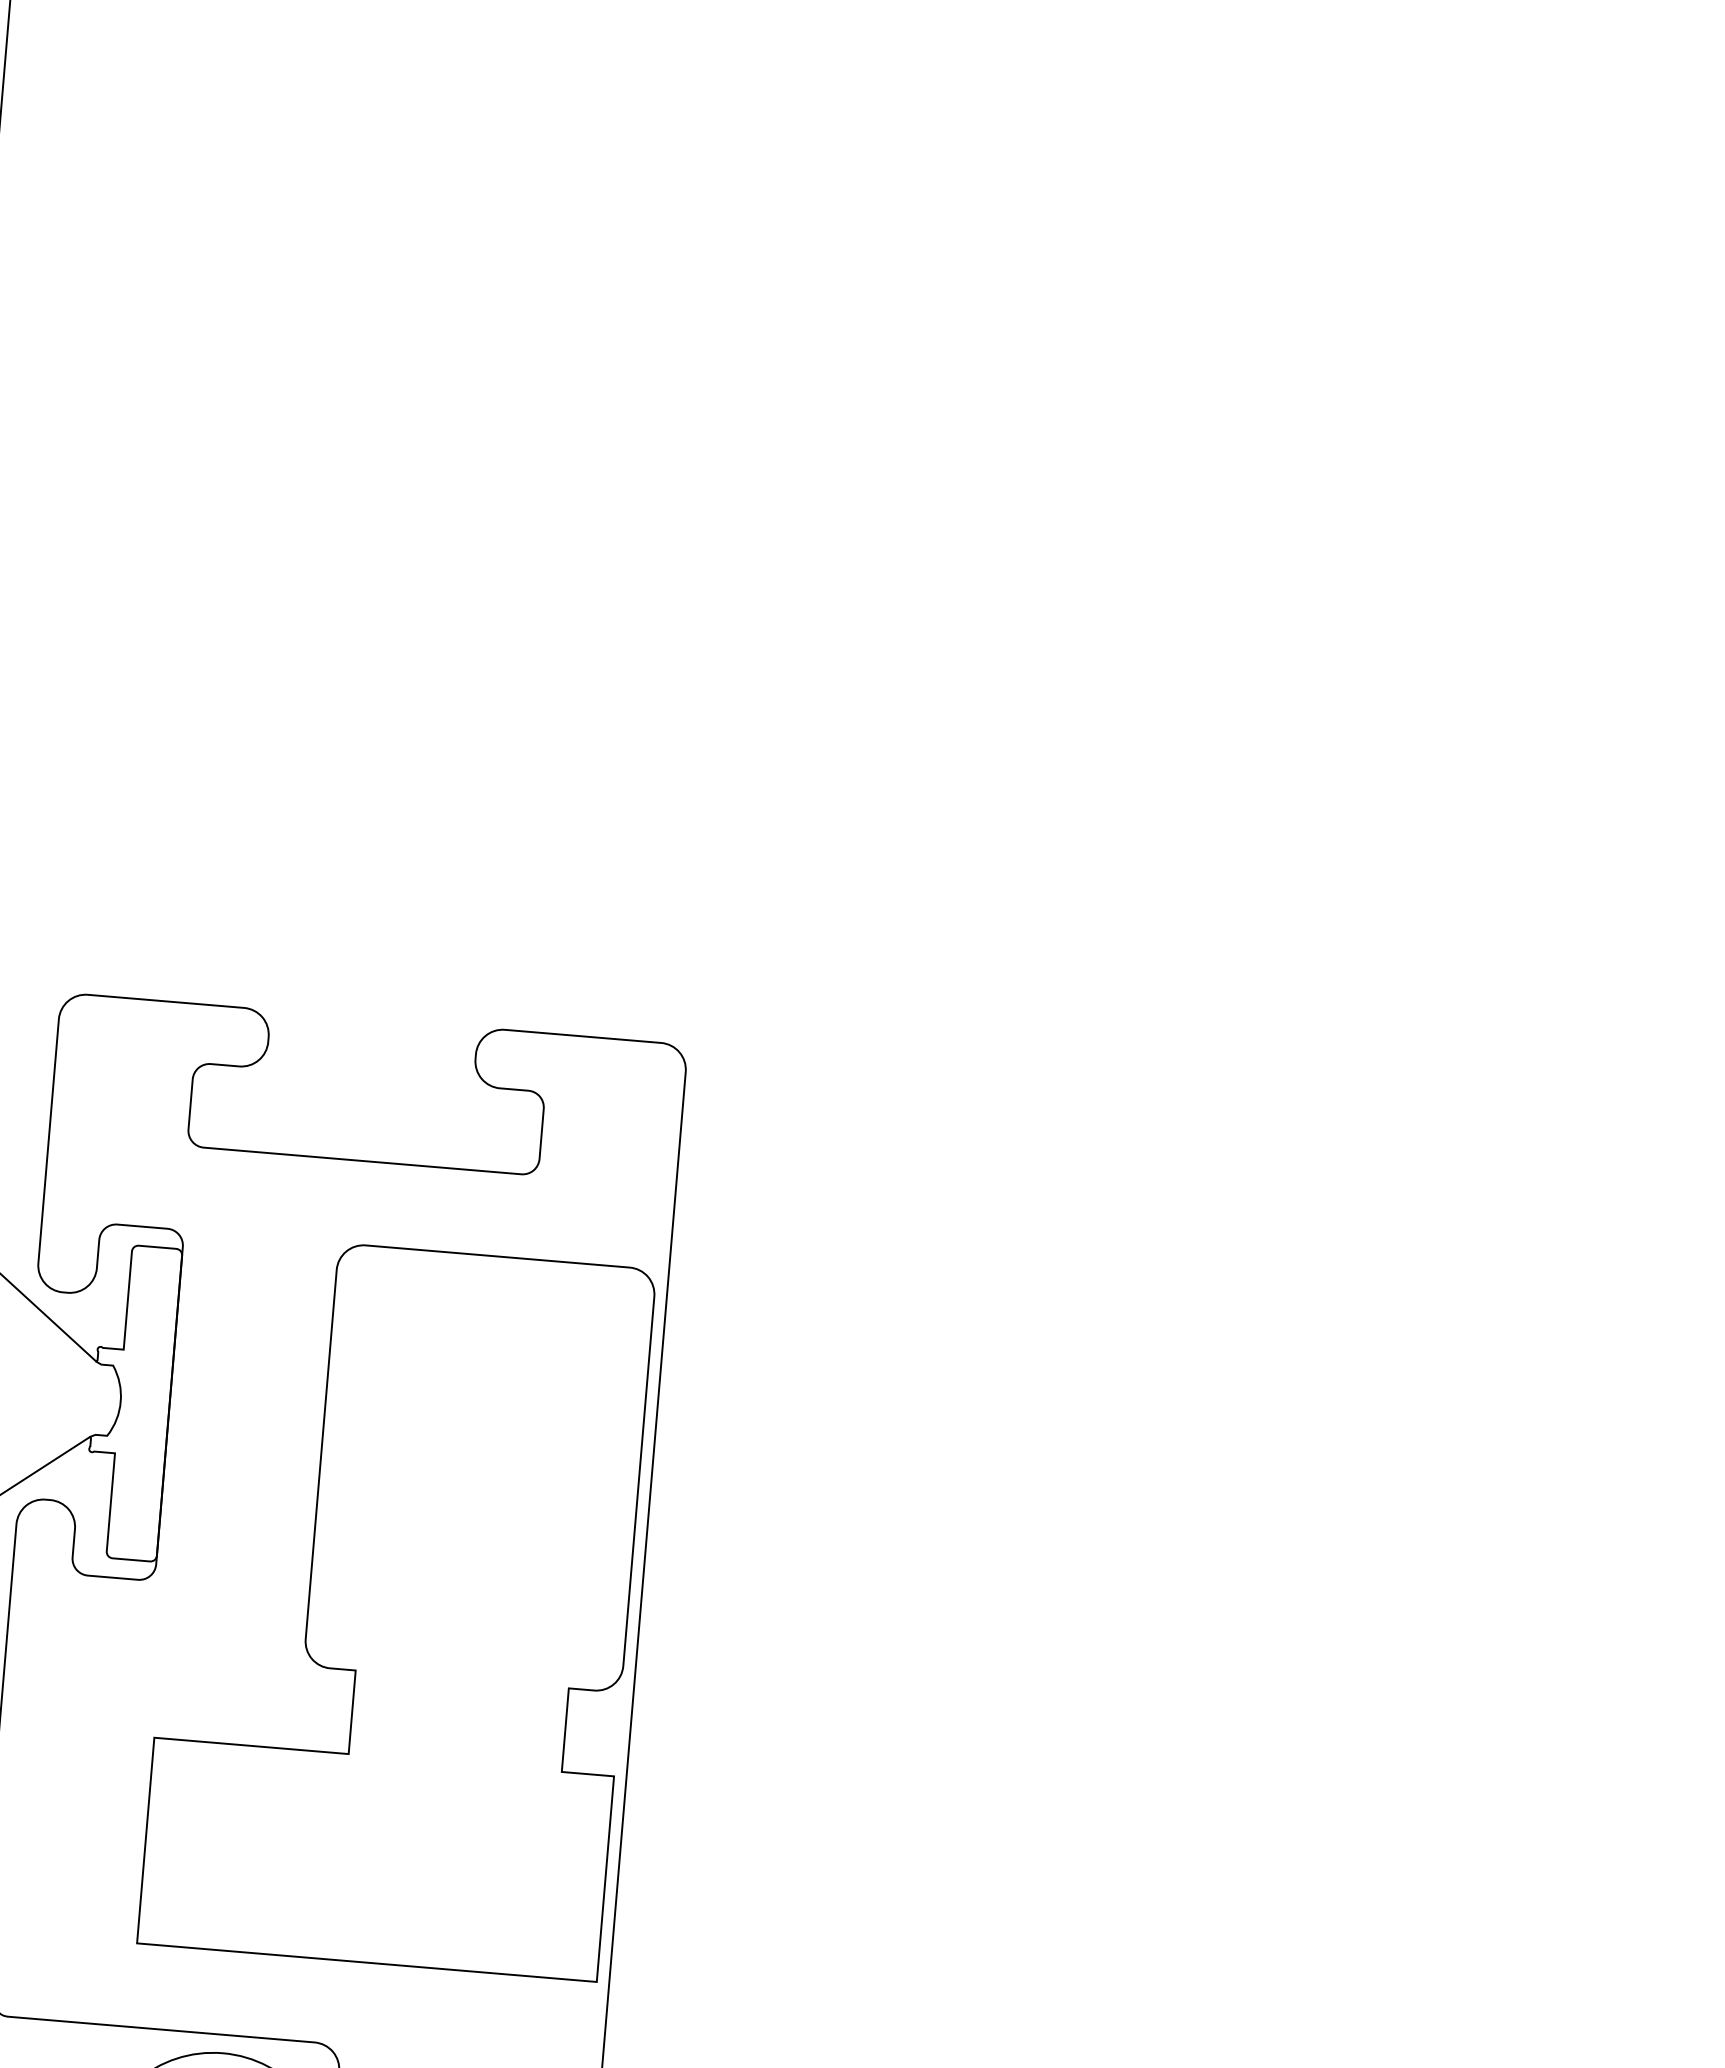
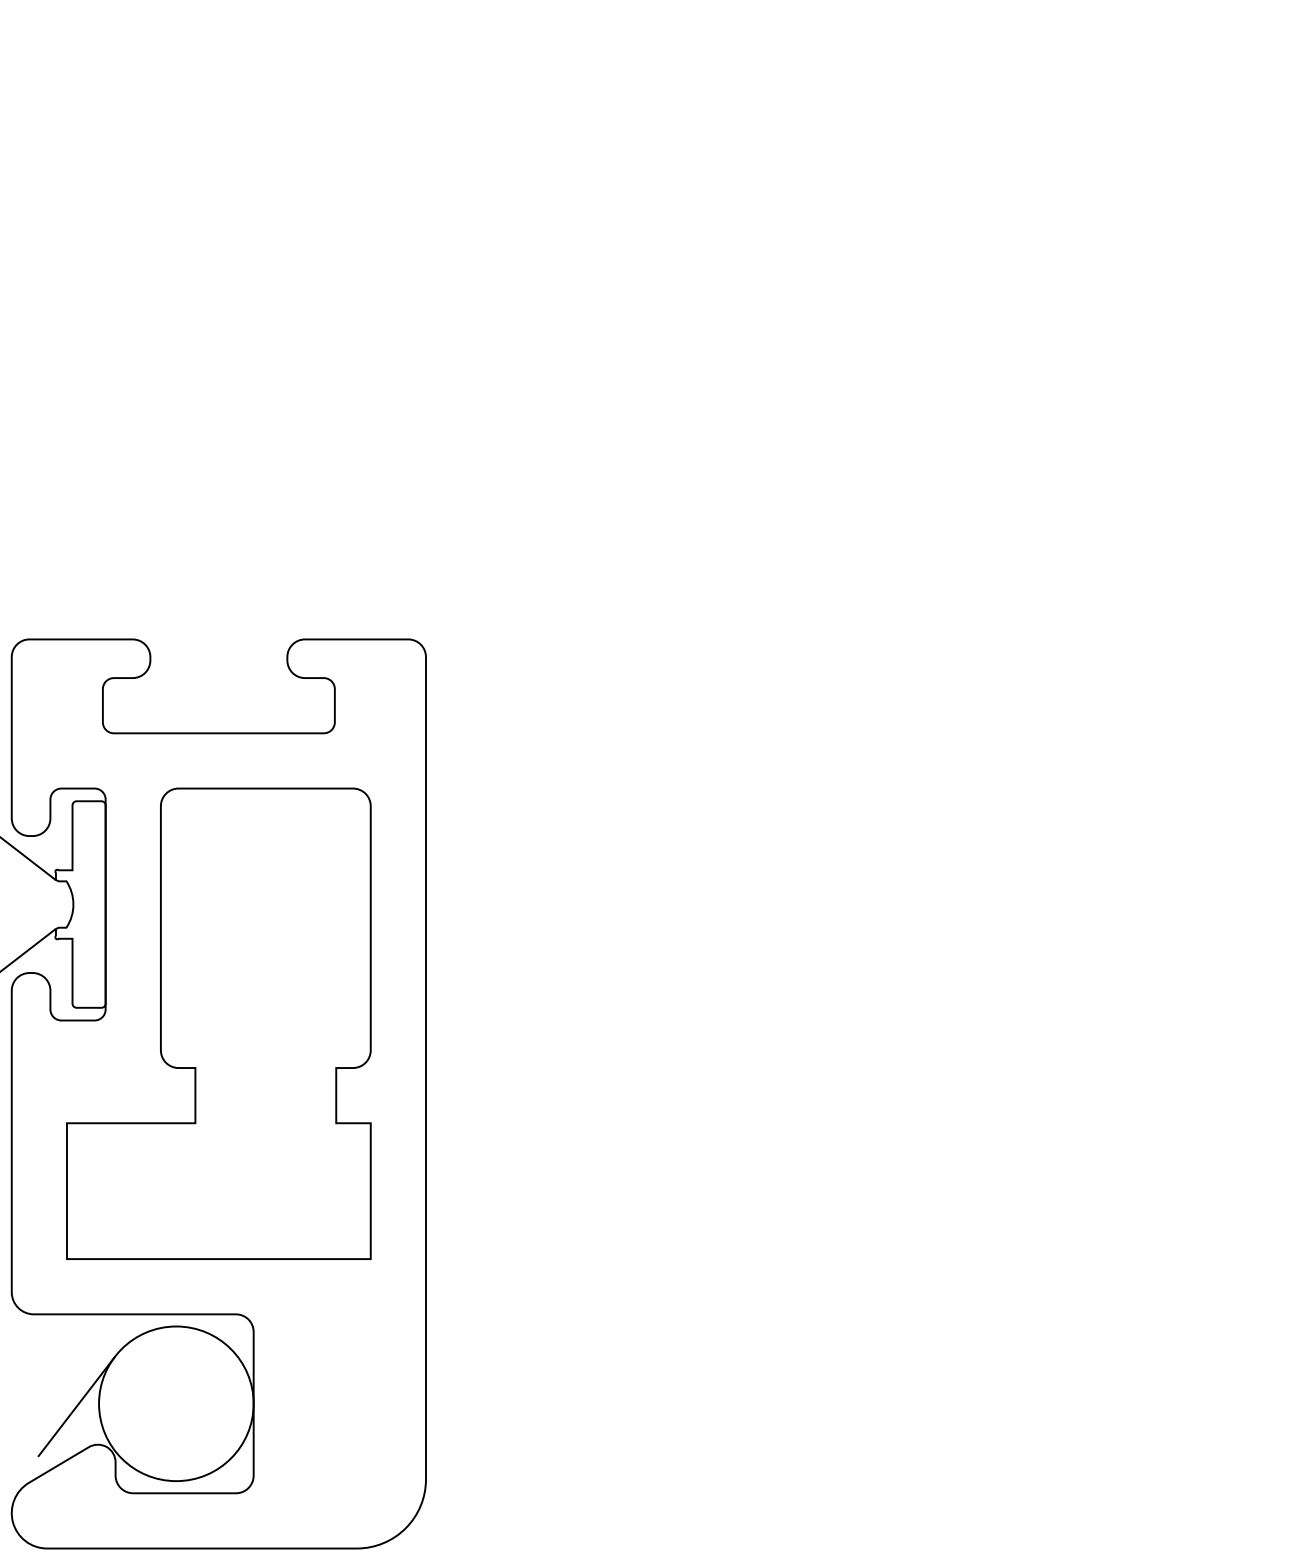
part: (396, 1606) -> (218, 1023), moved

